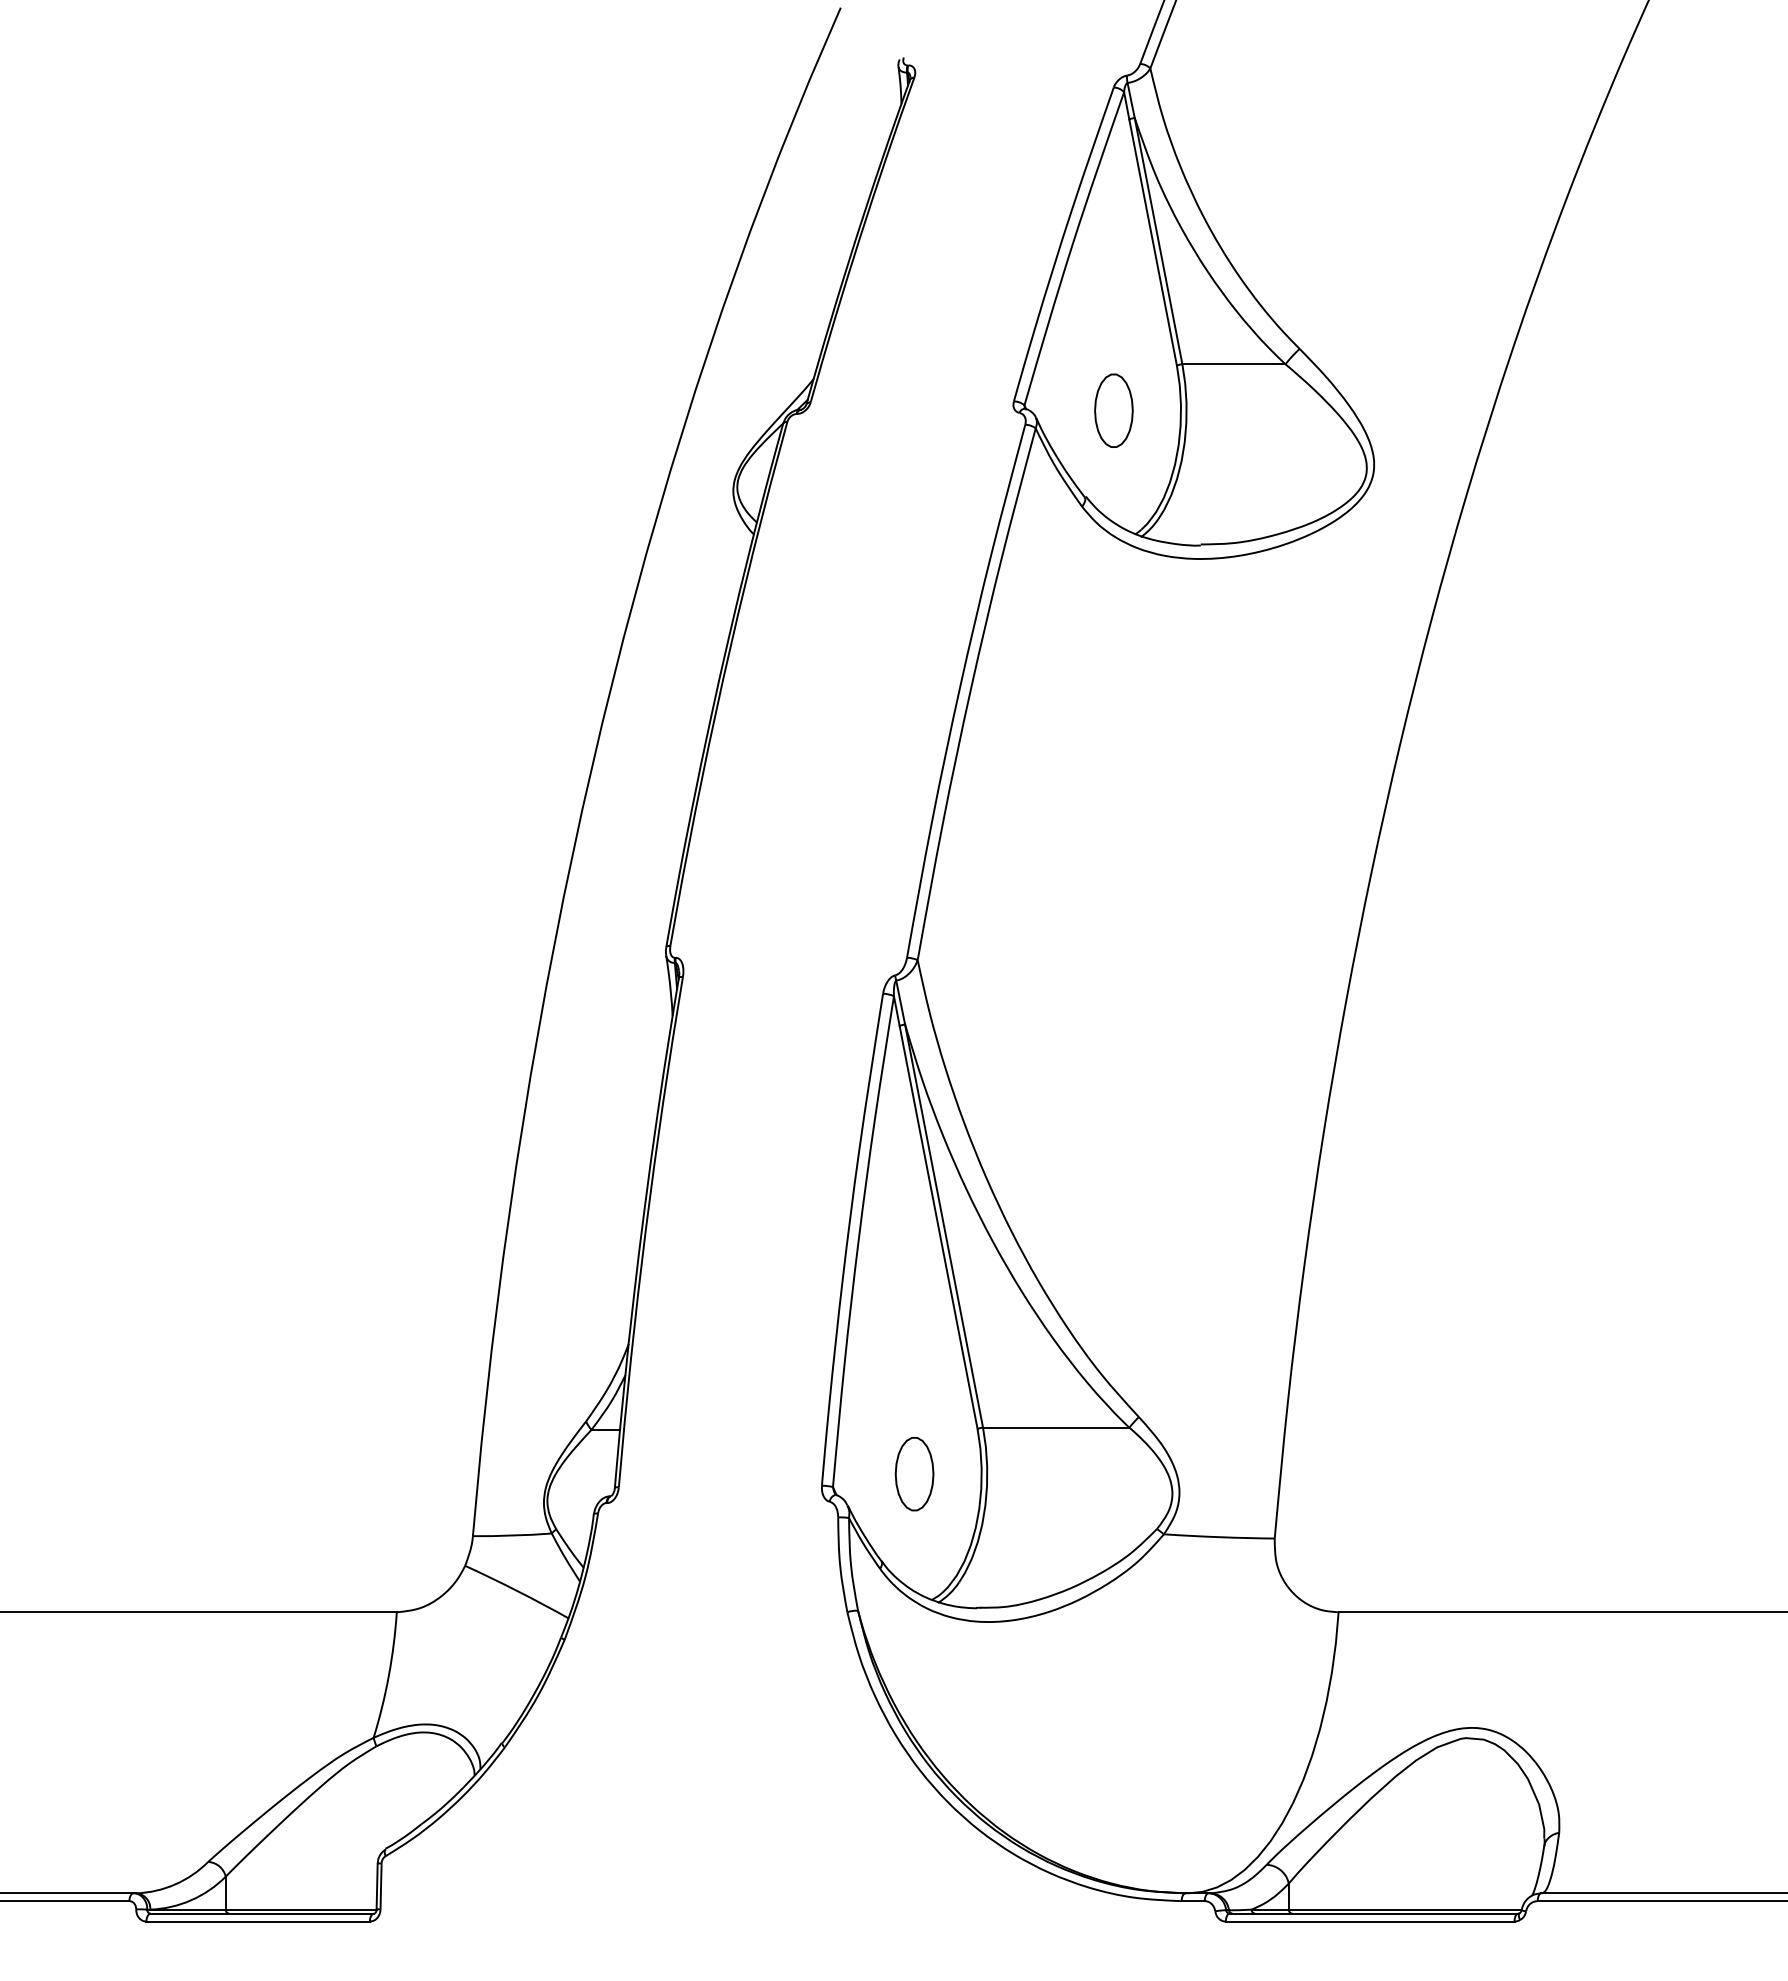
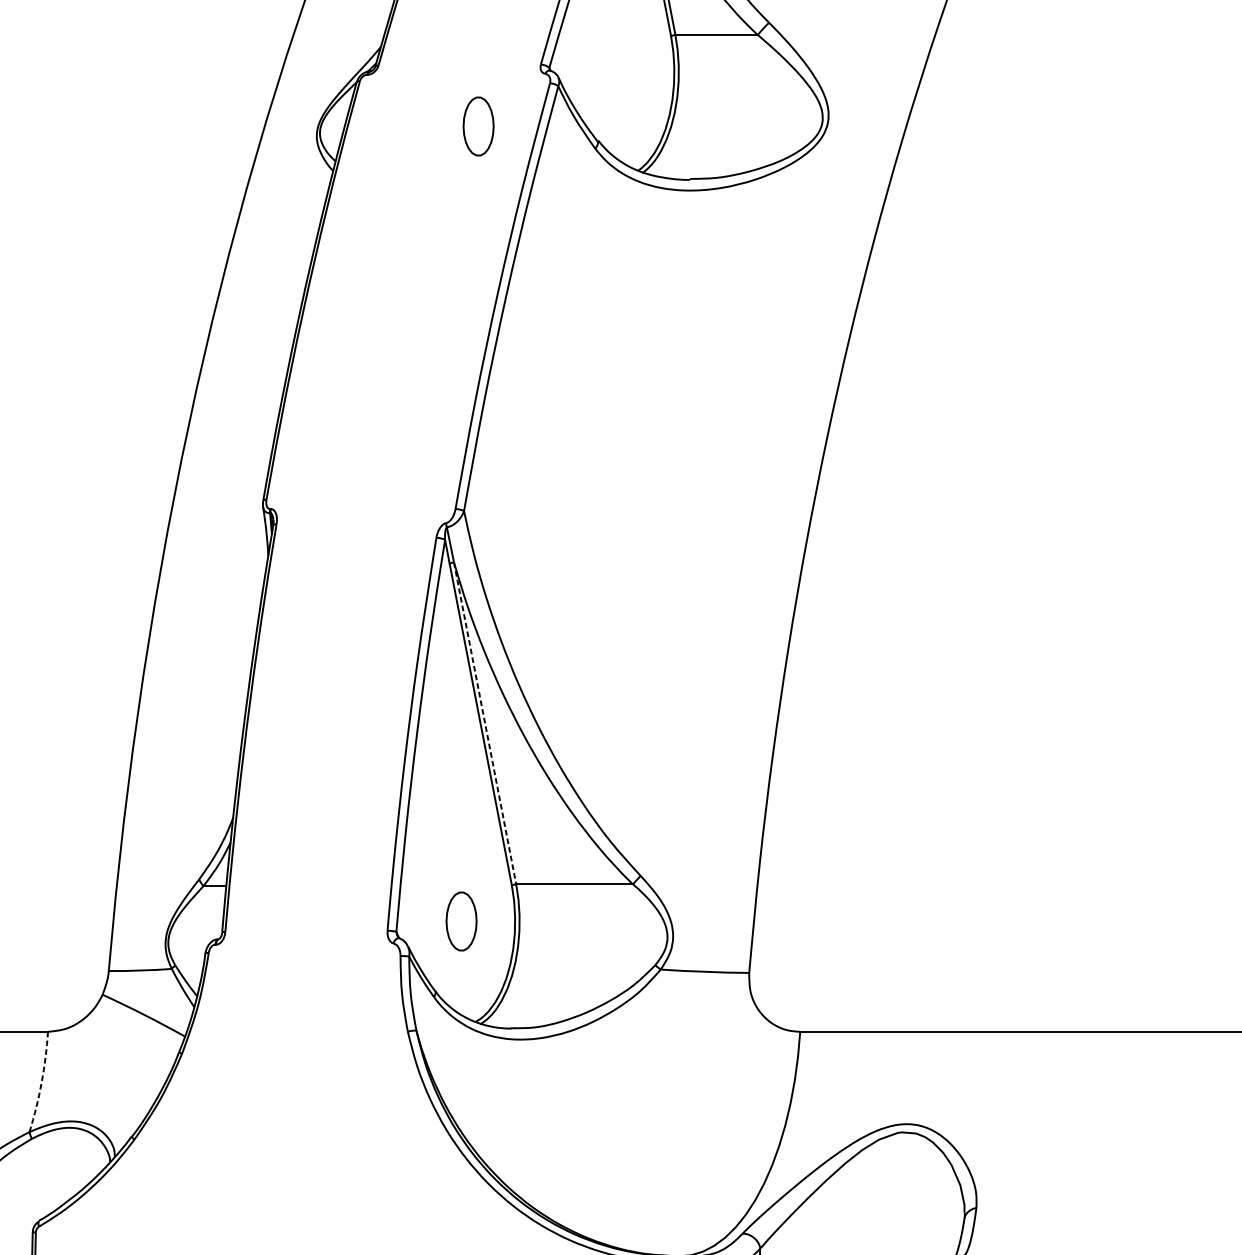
part: (1113, 410) -> (478, 126), moved
line: (944, 1226) -> (485, 723), solid -> dashed
arc: (388, 1675) -> (41, 1082), solid -> dashed

